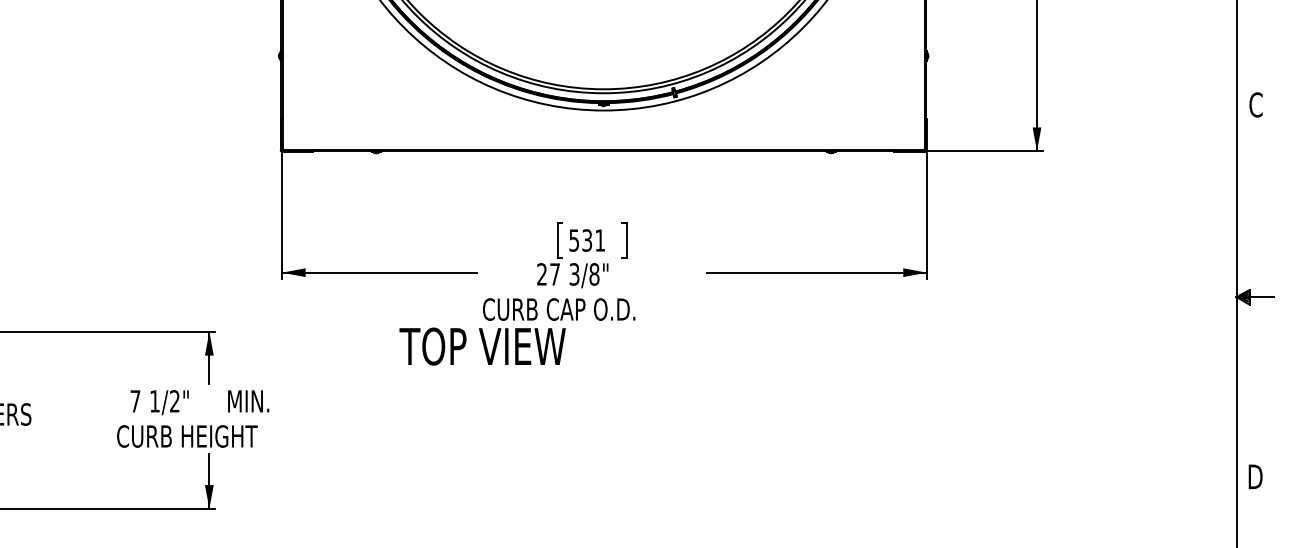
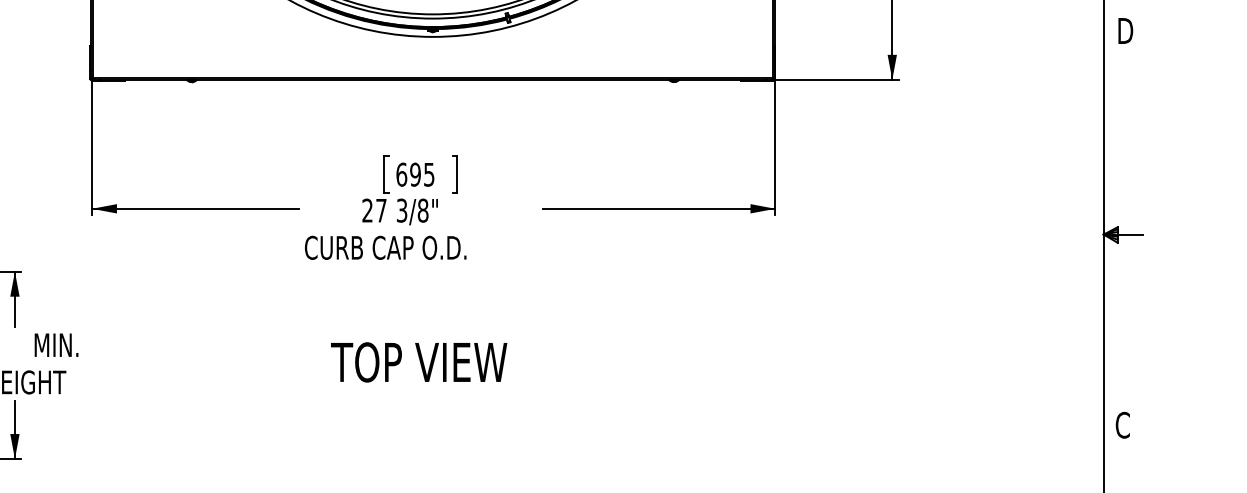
text: (1256, 104) -> (1124, 30), C -> D
text: (586, 240) -> (414, 174), 531 -> 695
text: (482, 346) -> (418, 362), moved
text: (1254, 476) -> (1122, 424), D -> C

